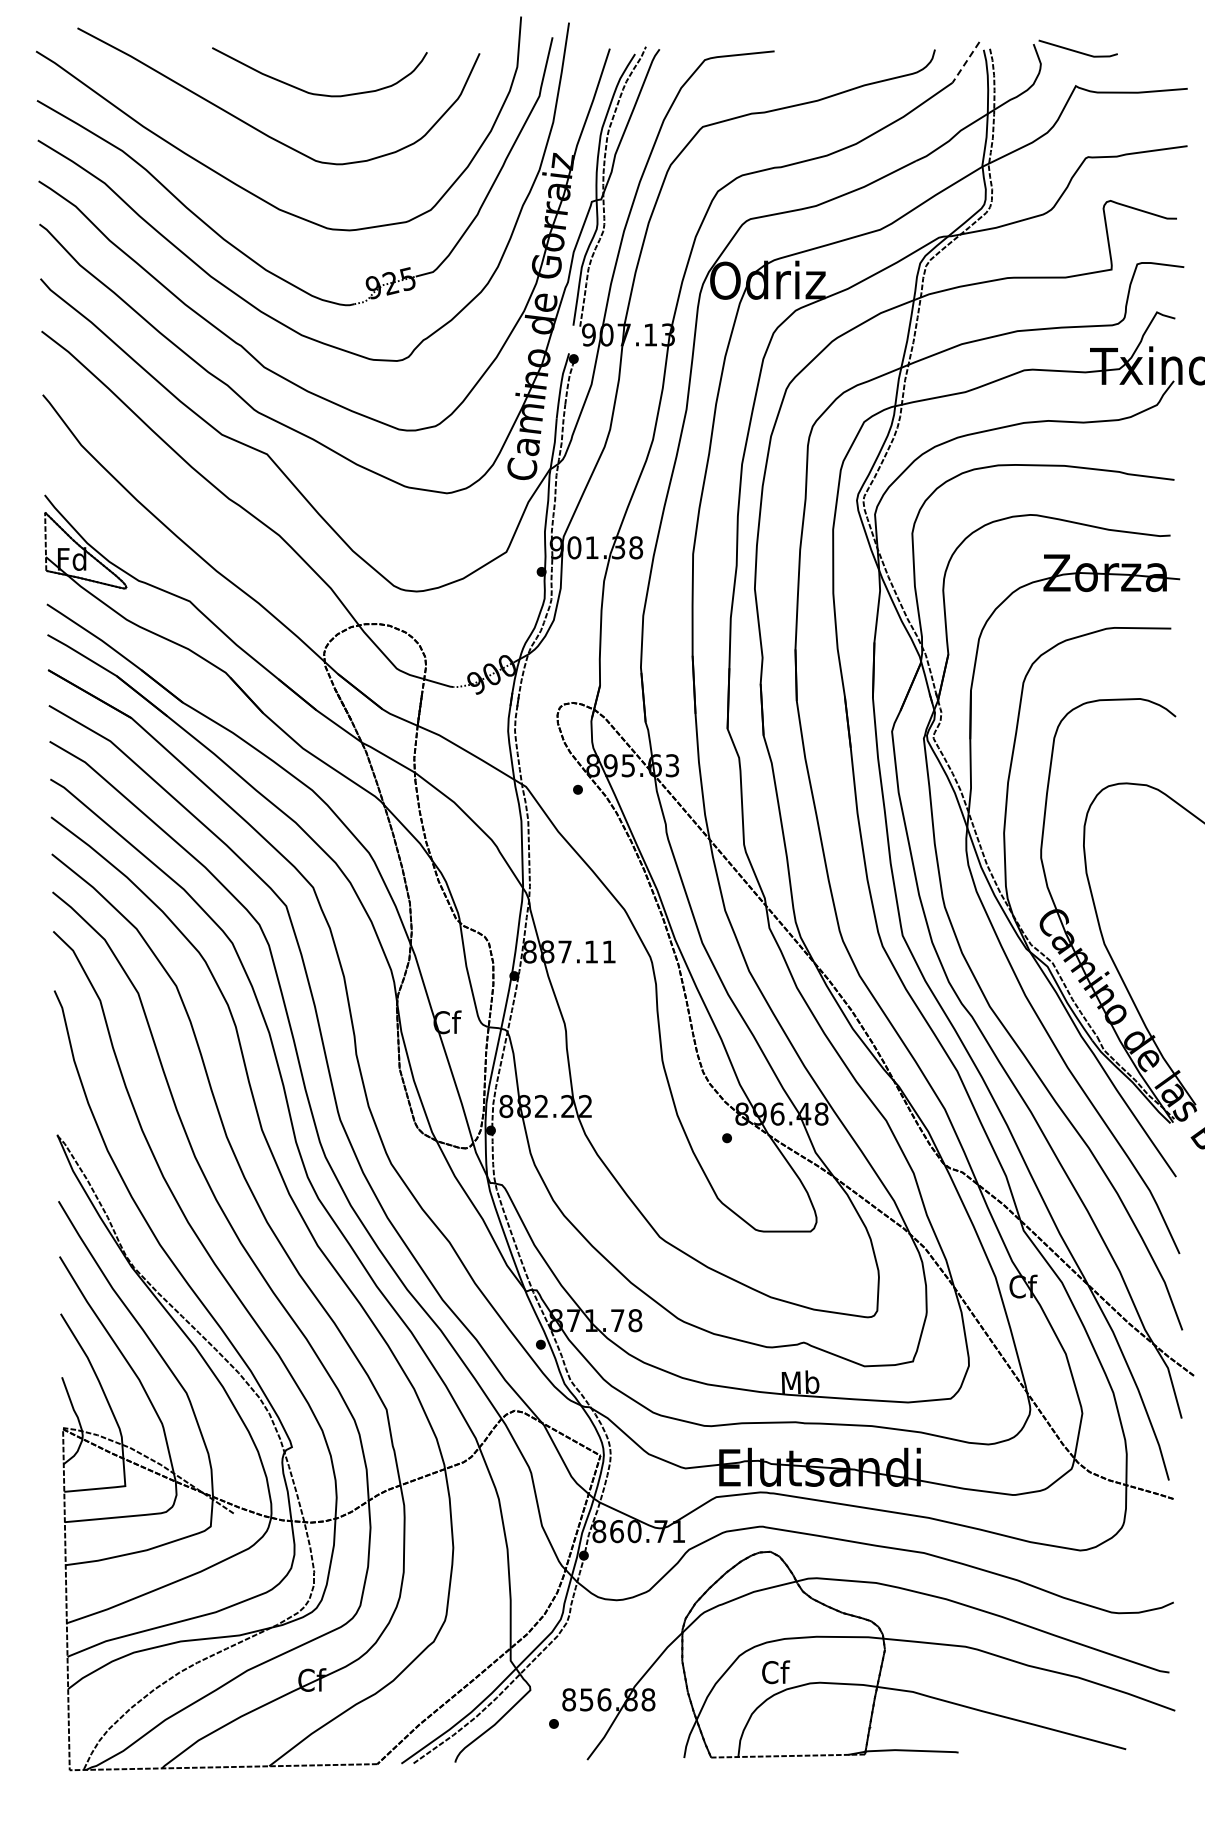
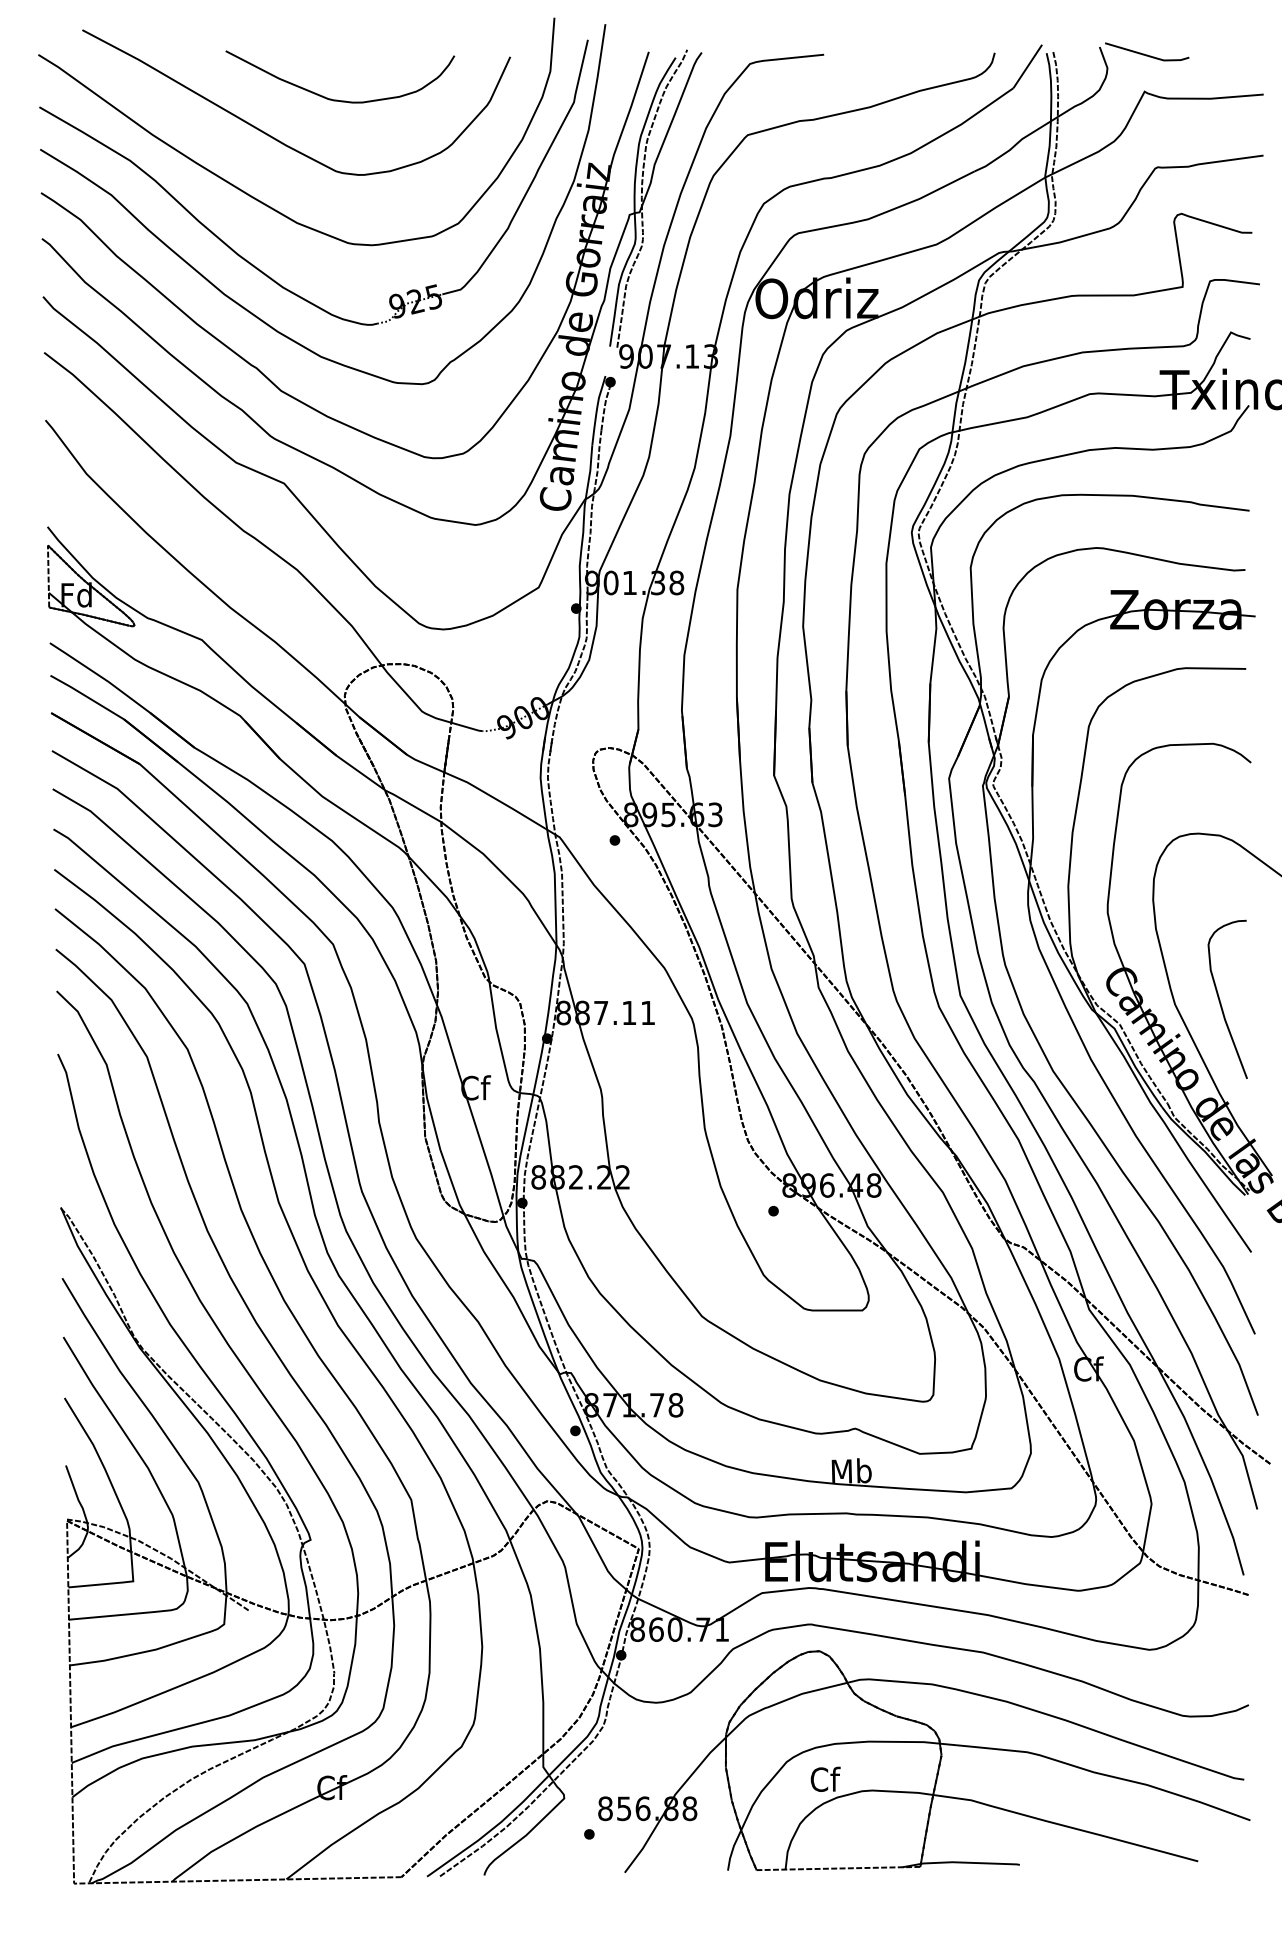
line: (965, 62) -> (1027, 66), dashed -> solid
curve: (1147, 940) -> (1220, 1000), added

